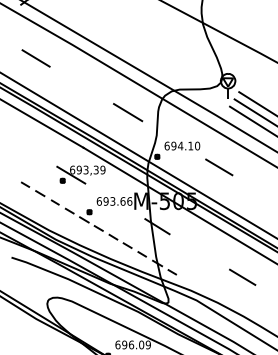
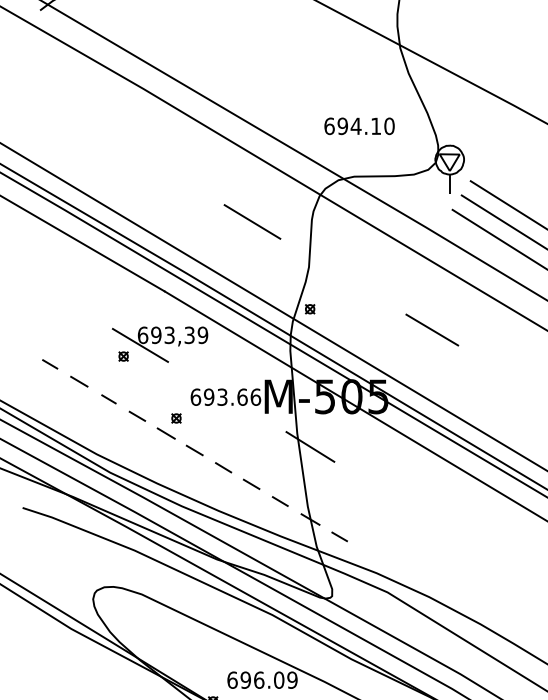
line: (35, 58) -> (69, 115), removed
text: (182, 145) -> (359, 125), moved
line: (242, 276) -> (478, 545), removed

